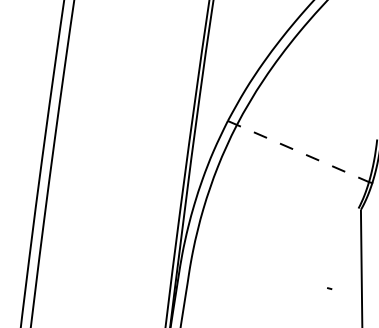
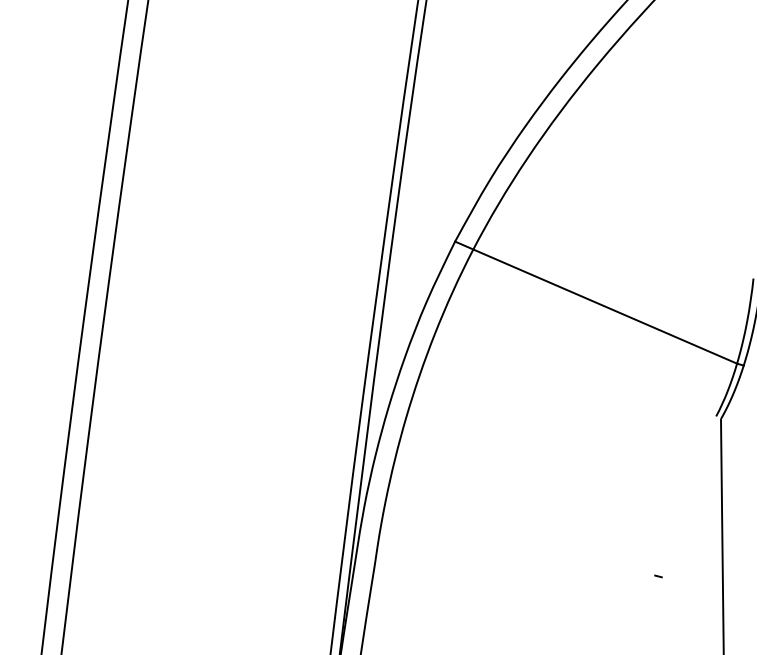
line: (298, 151) -> (596, 302), dashed -> solid

